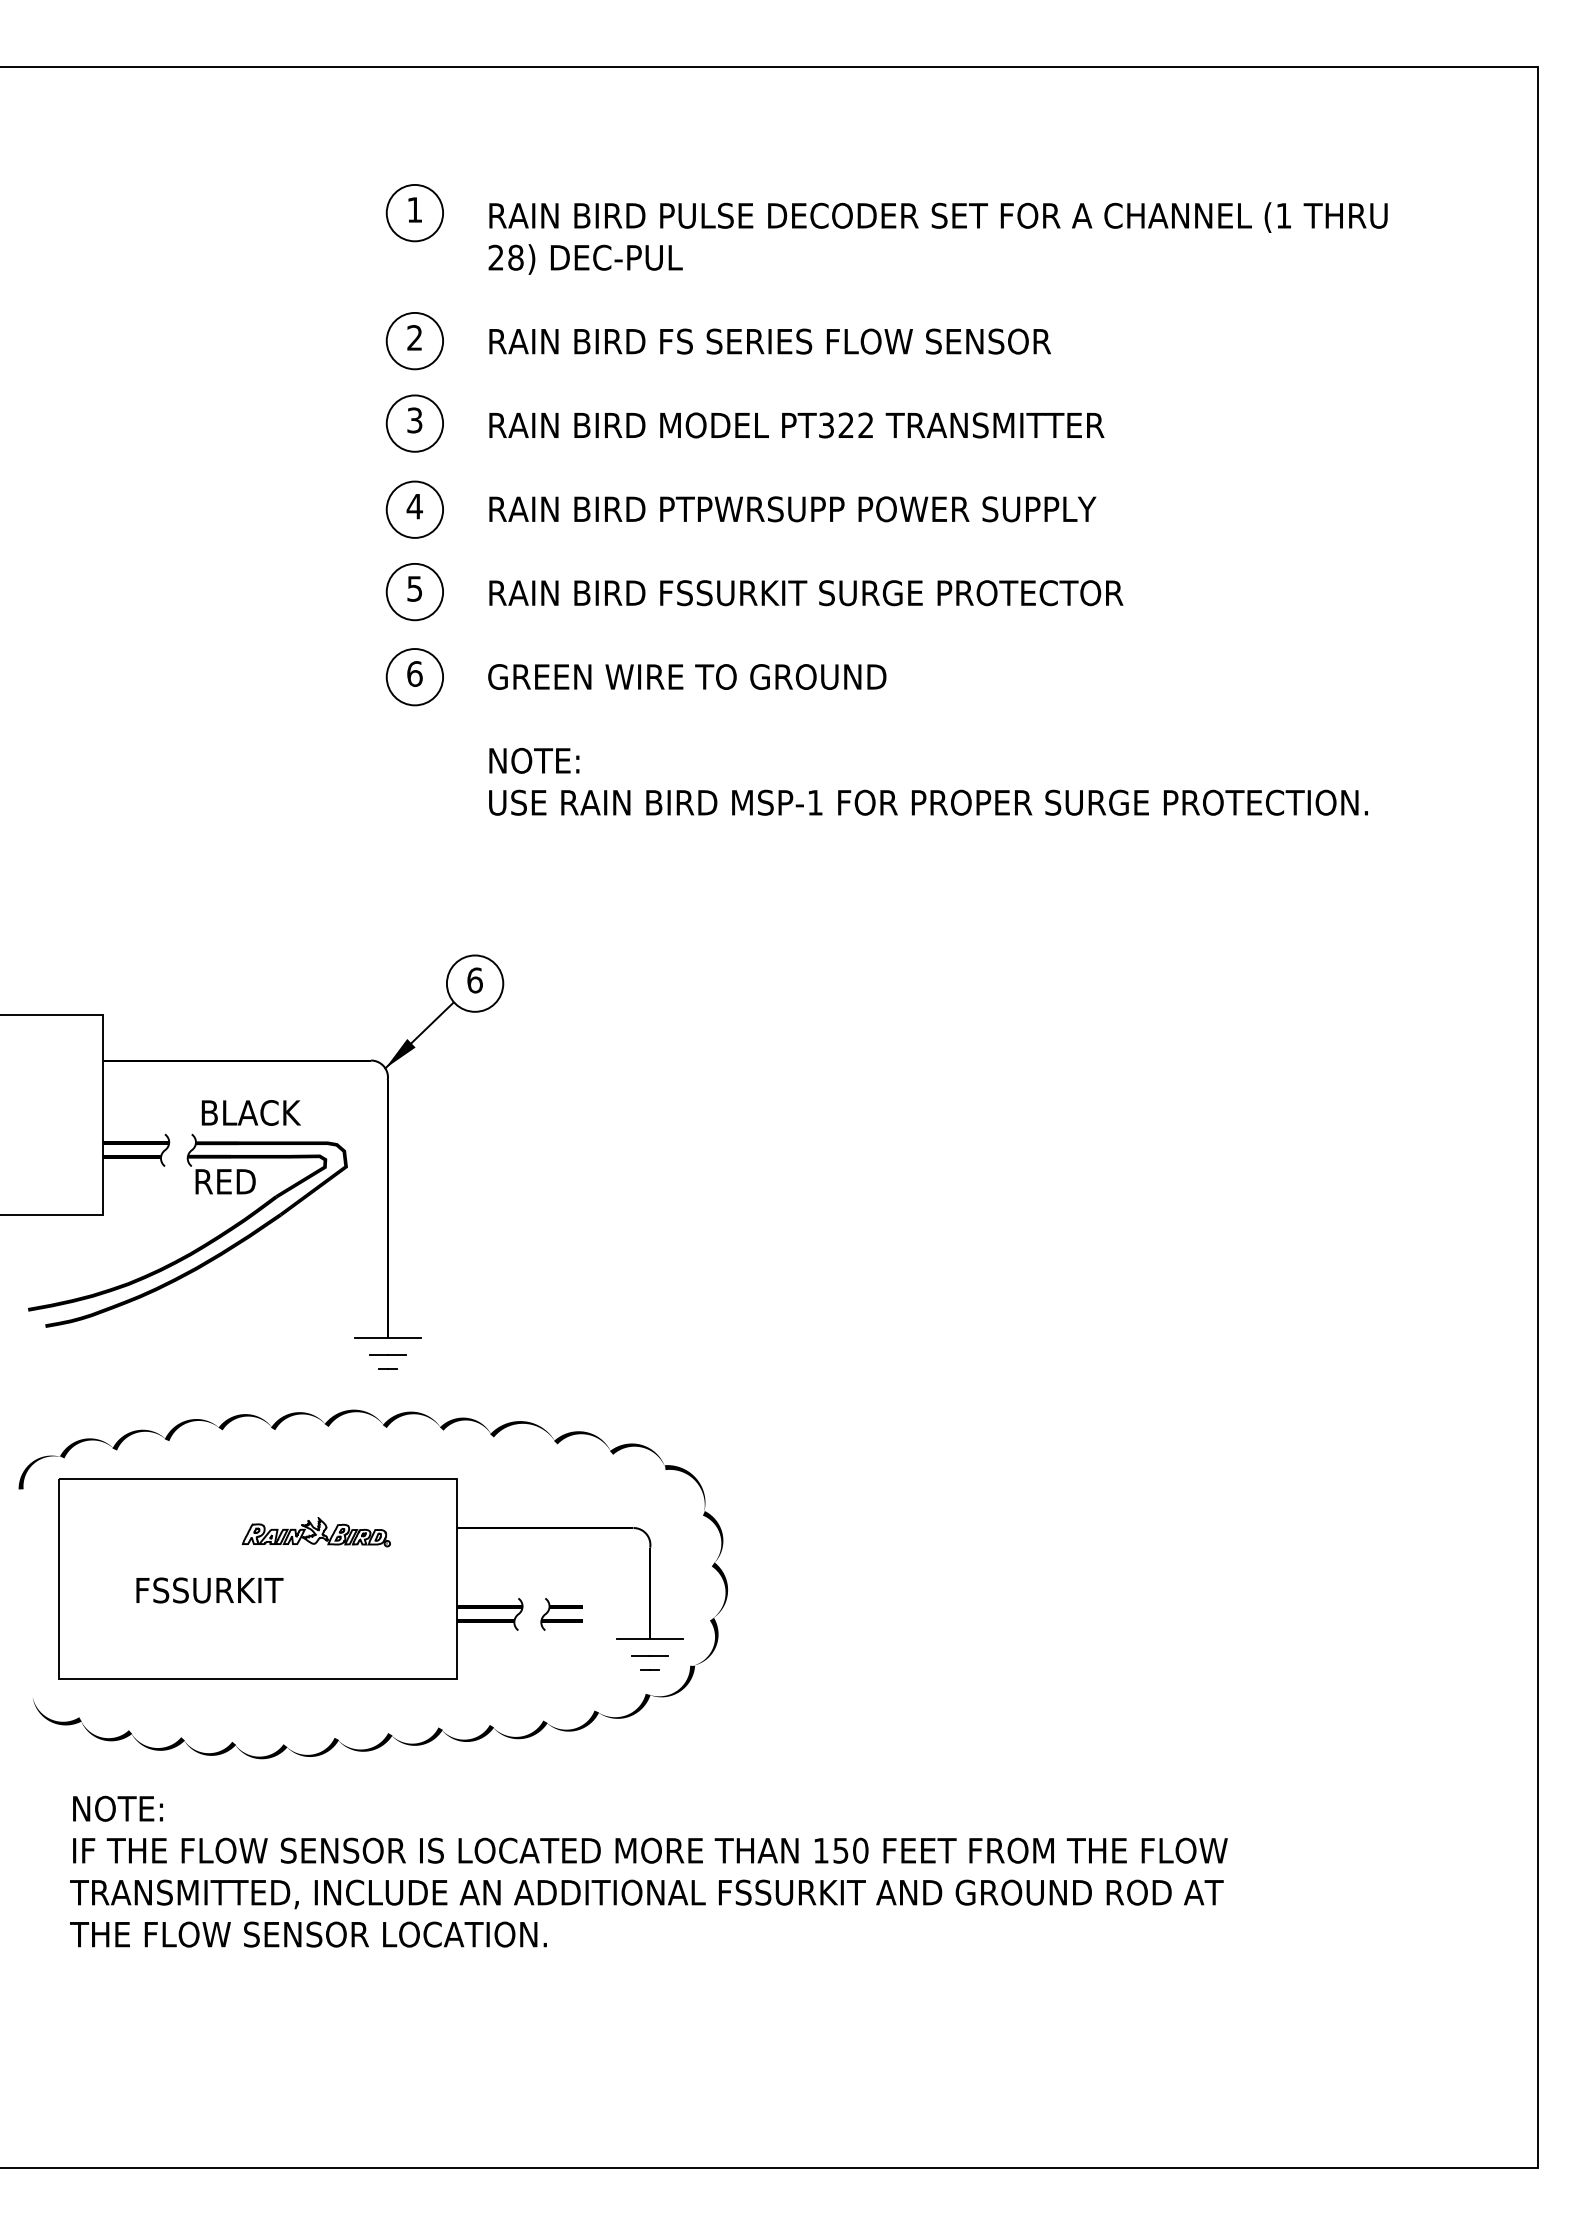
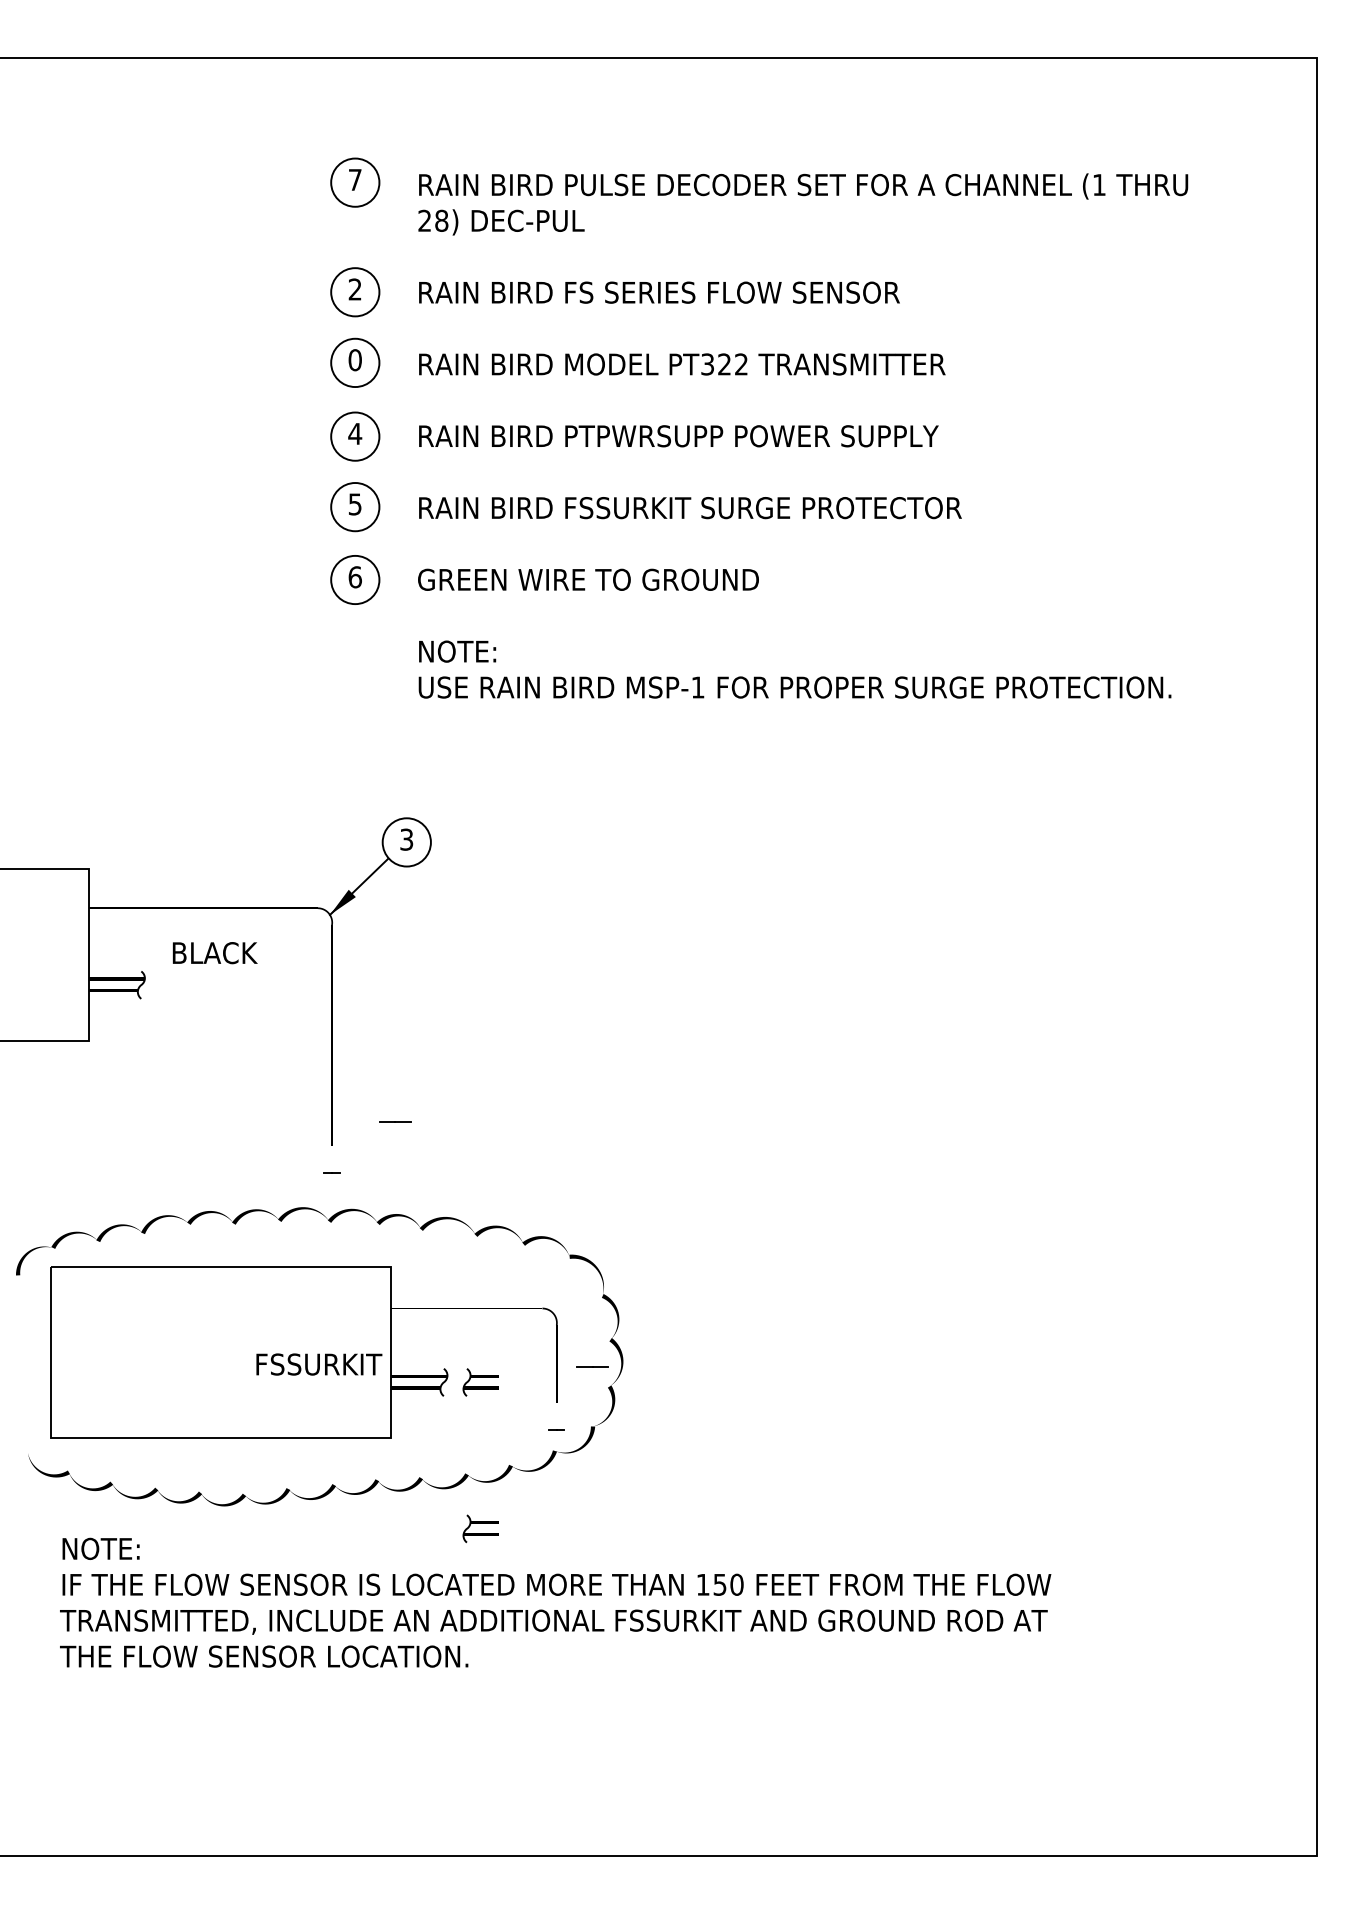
text: (414, 209) -> (354, 179), 1 -> 7
text: (414, 420) -> (354, 360), 3 -> 0
text: (474, 980) -> (406, 839), 6 -> 3
part: (199, 1246) -> (170, 1067), removed
line: (387, 1338) -> (331, 1146), removed
line: (387, 1354) -> (395, 1121), moved
part: (315, 1532) -> (270, 1312), removed
text: (209, 1590) -> (318, 1364), moved
line: (649, 1638) -> (556, 1403), removed
line: (649, 1655) -> (592, 1366), moved
part: (561, 1785) -> (480, 1528), added

